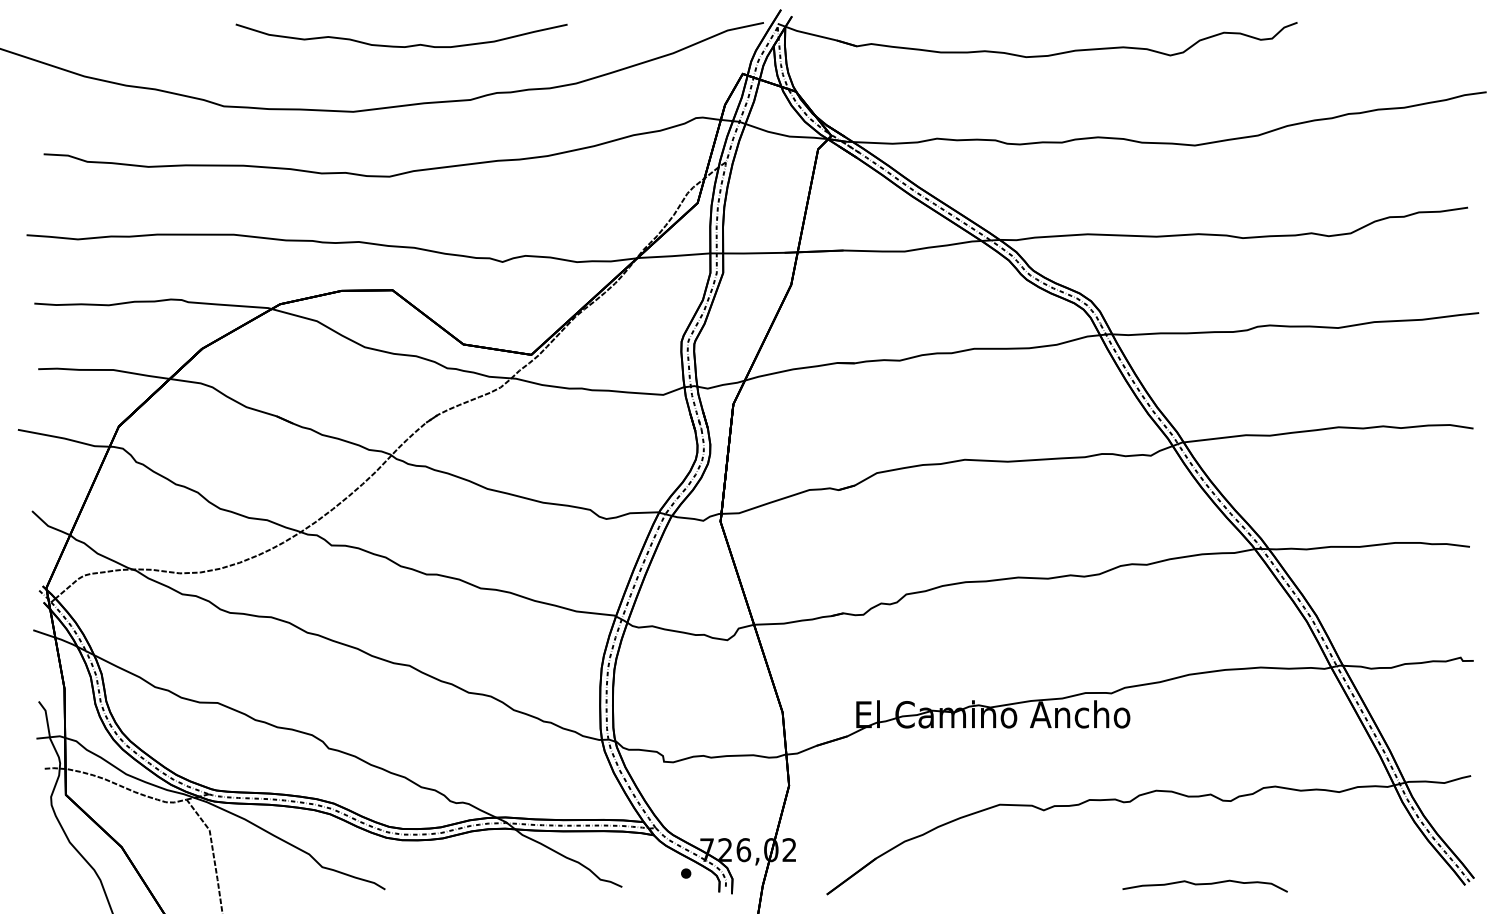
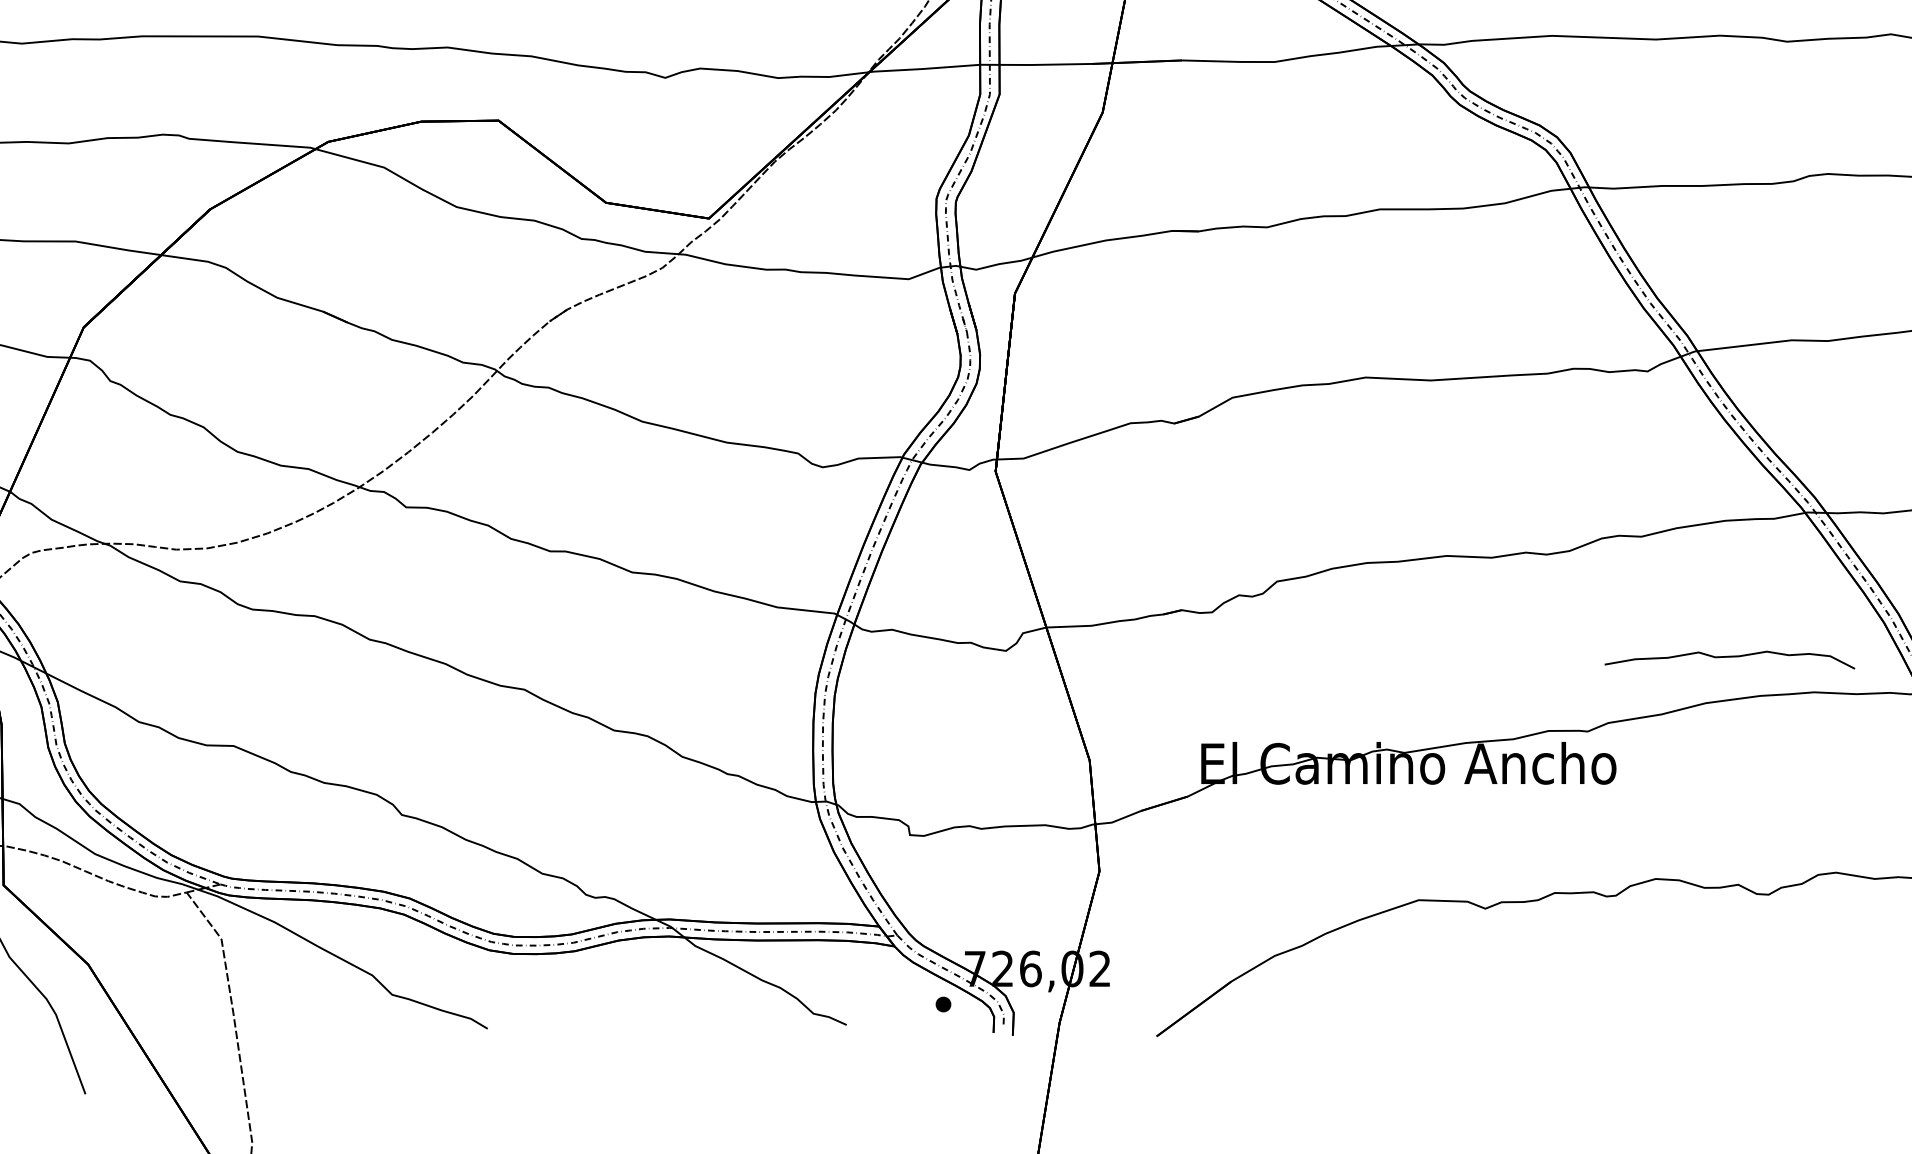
curve: (1204, 884) -> (1728, 657), moved

